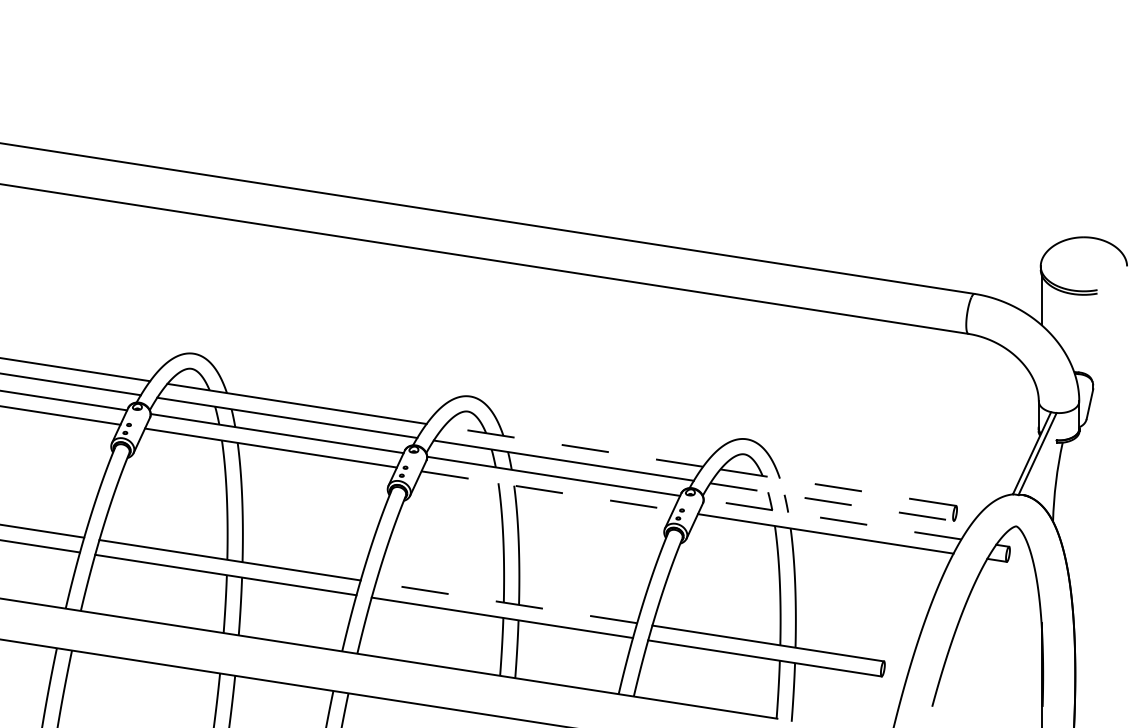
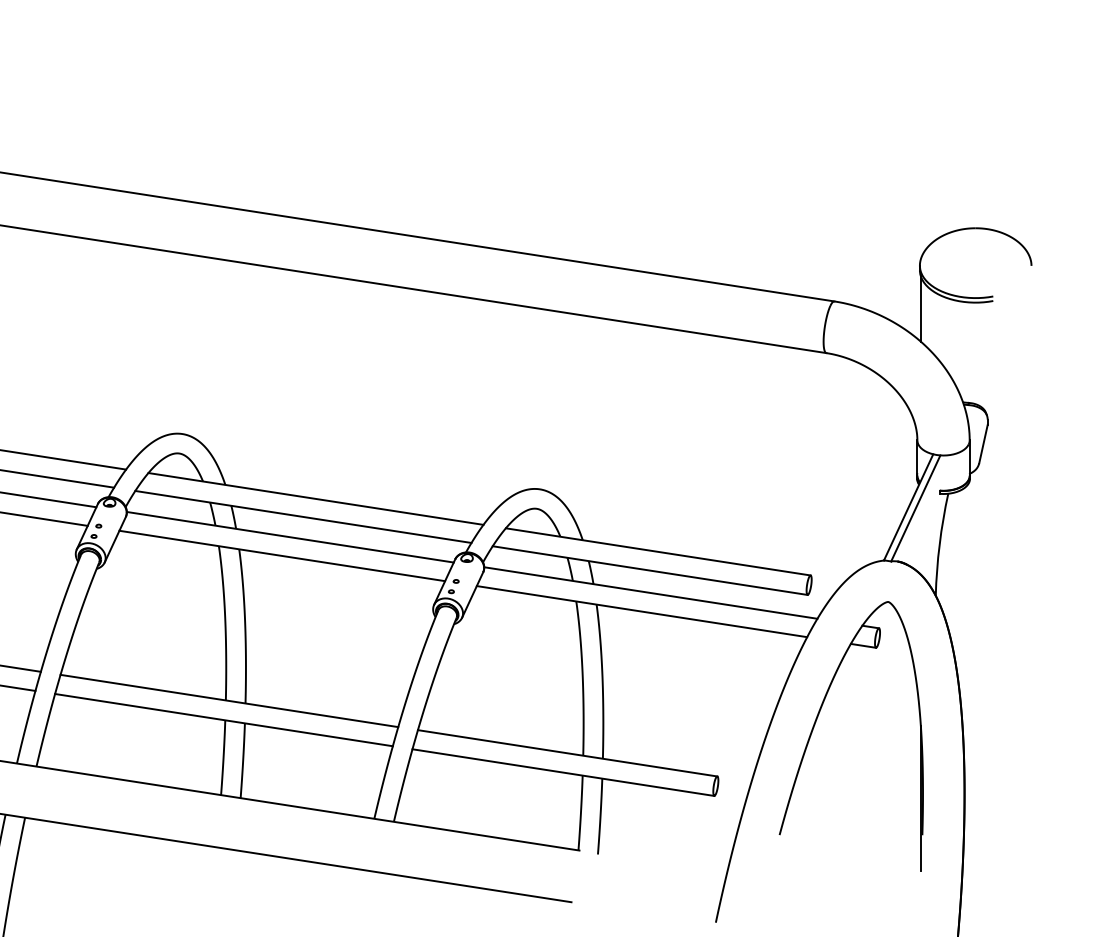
line: (573, 446) -> (315, 498), dashed -> solid
line: (837, 487) -> (657, 551), dashed -> solid
line: (547, 490) -> (282, 555), dashed -> solid
line: (832, 502) -> (650, 571), dashed -> solid
line: (832, 519) -> (650, 593), dashed -> solid
line: (506, 602) -> (229, 700), dashed -> solid

